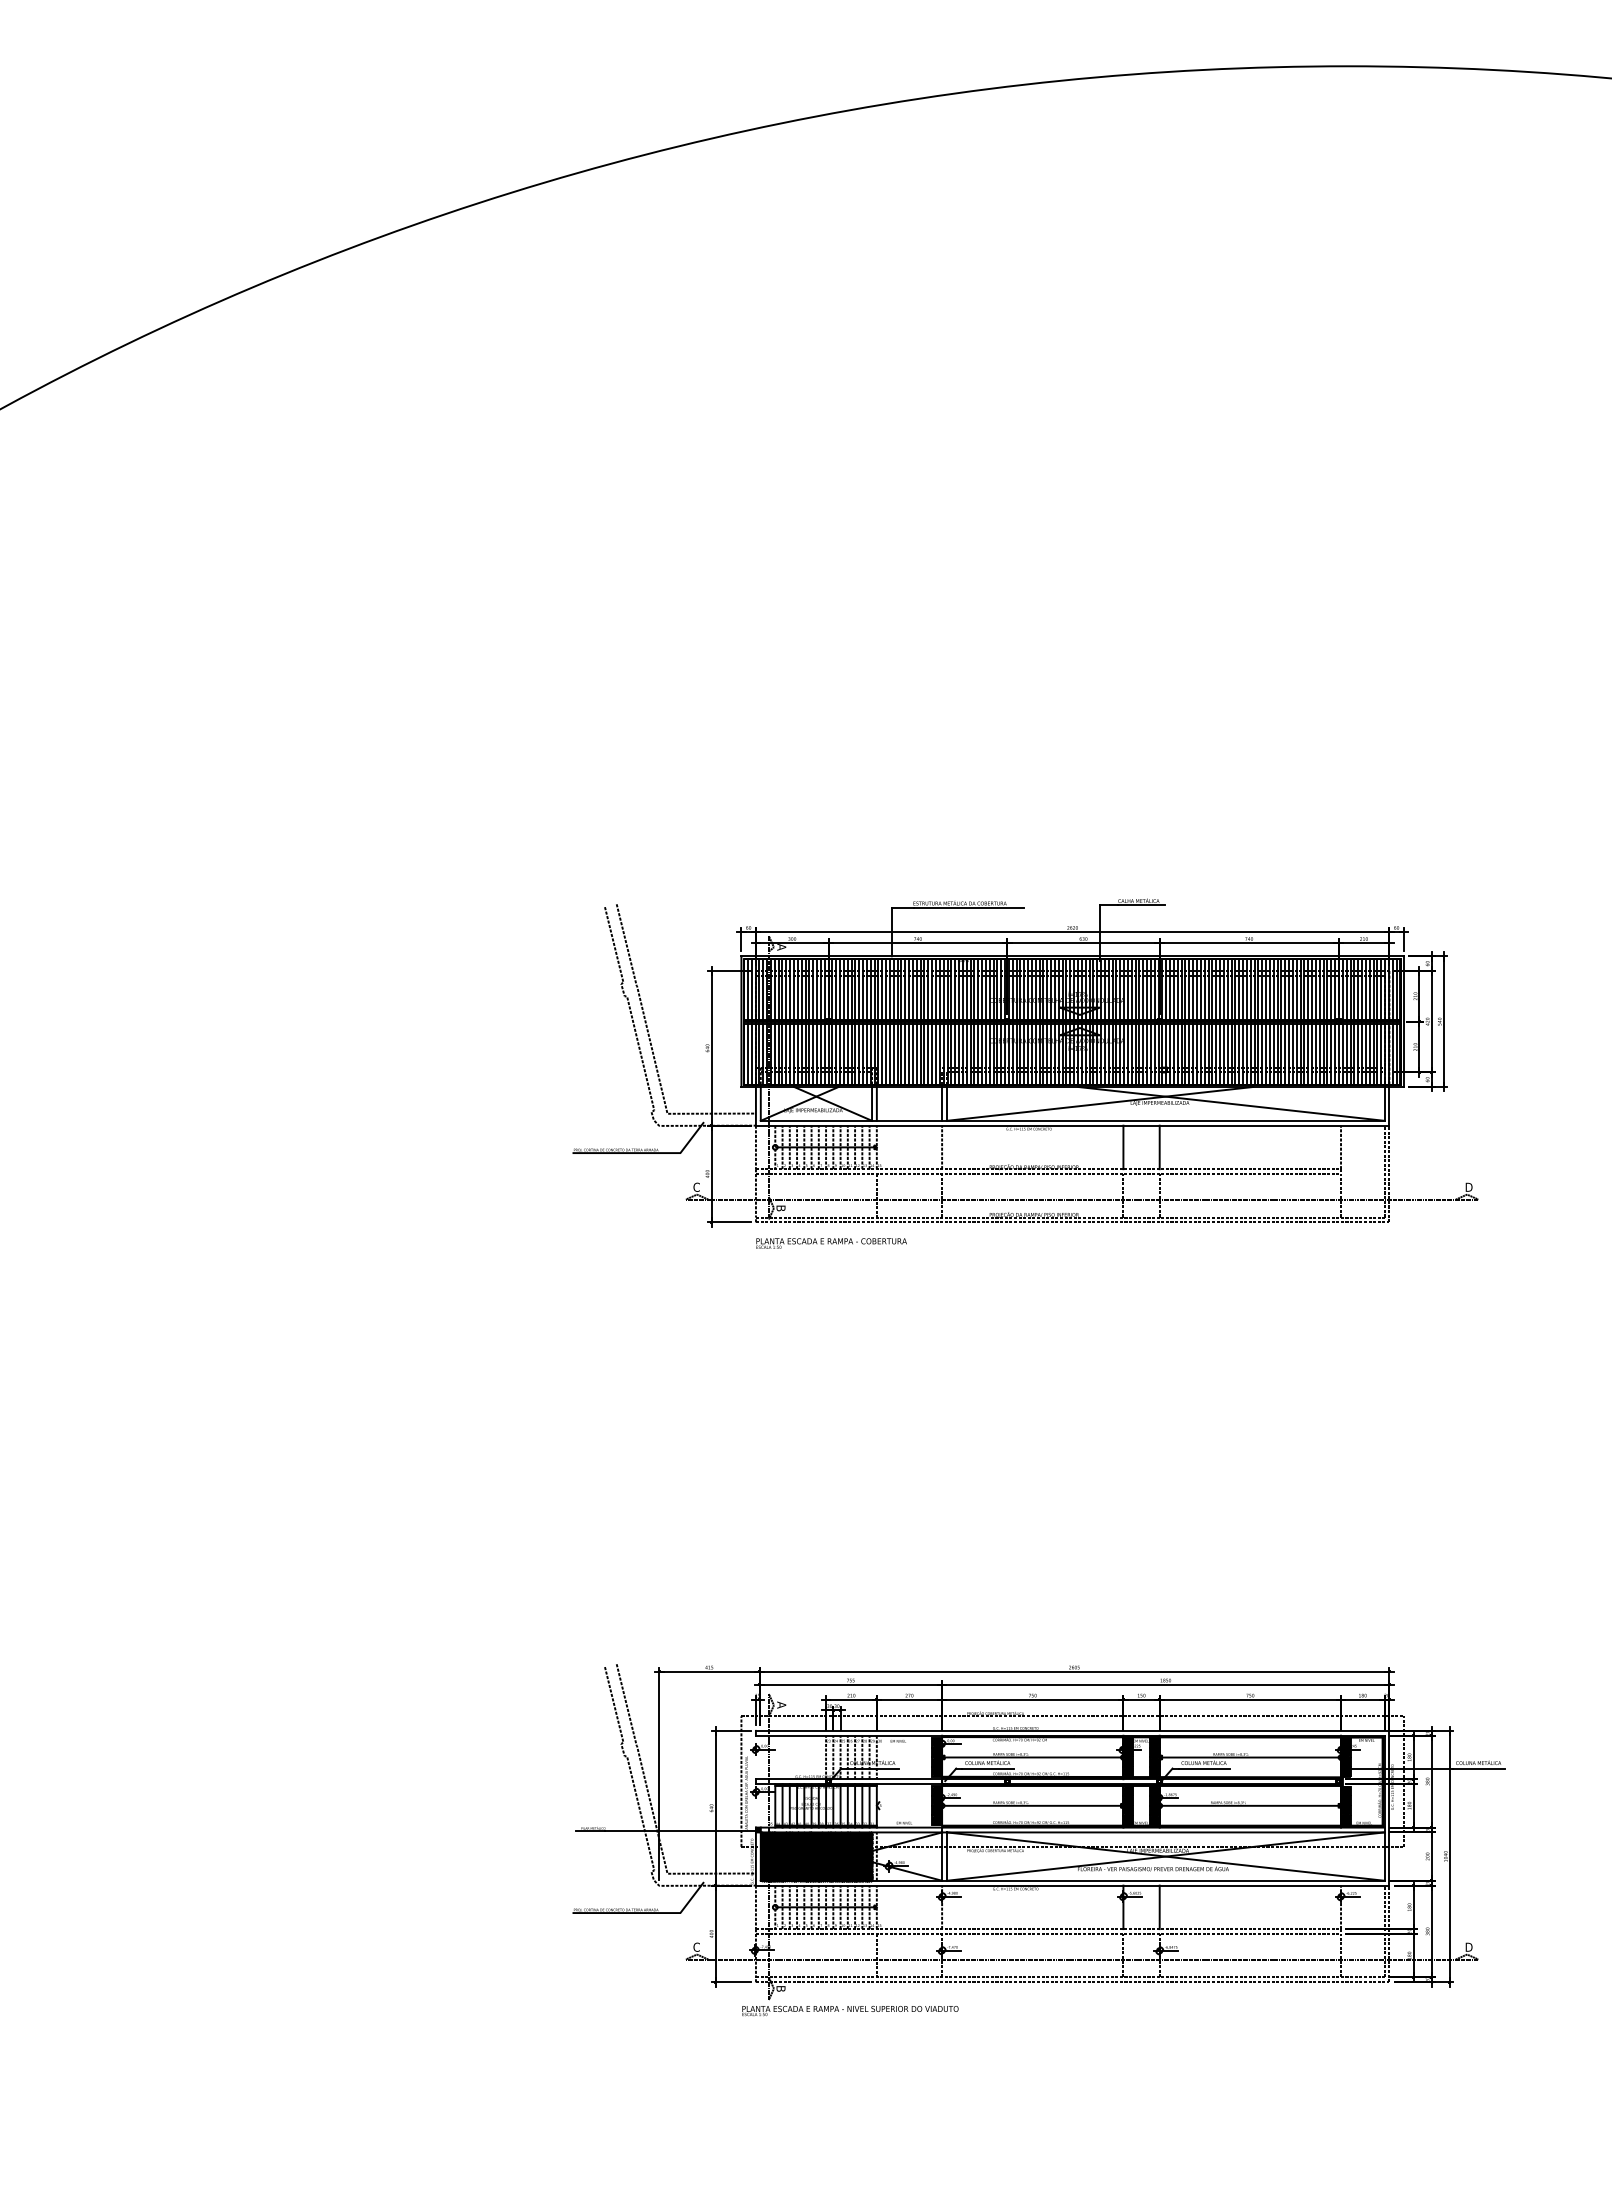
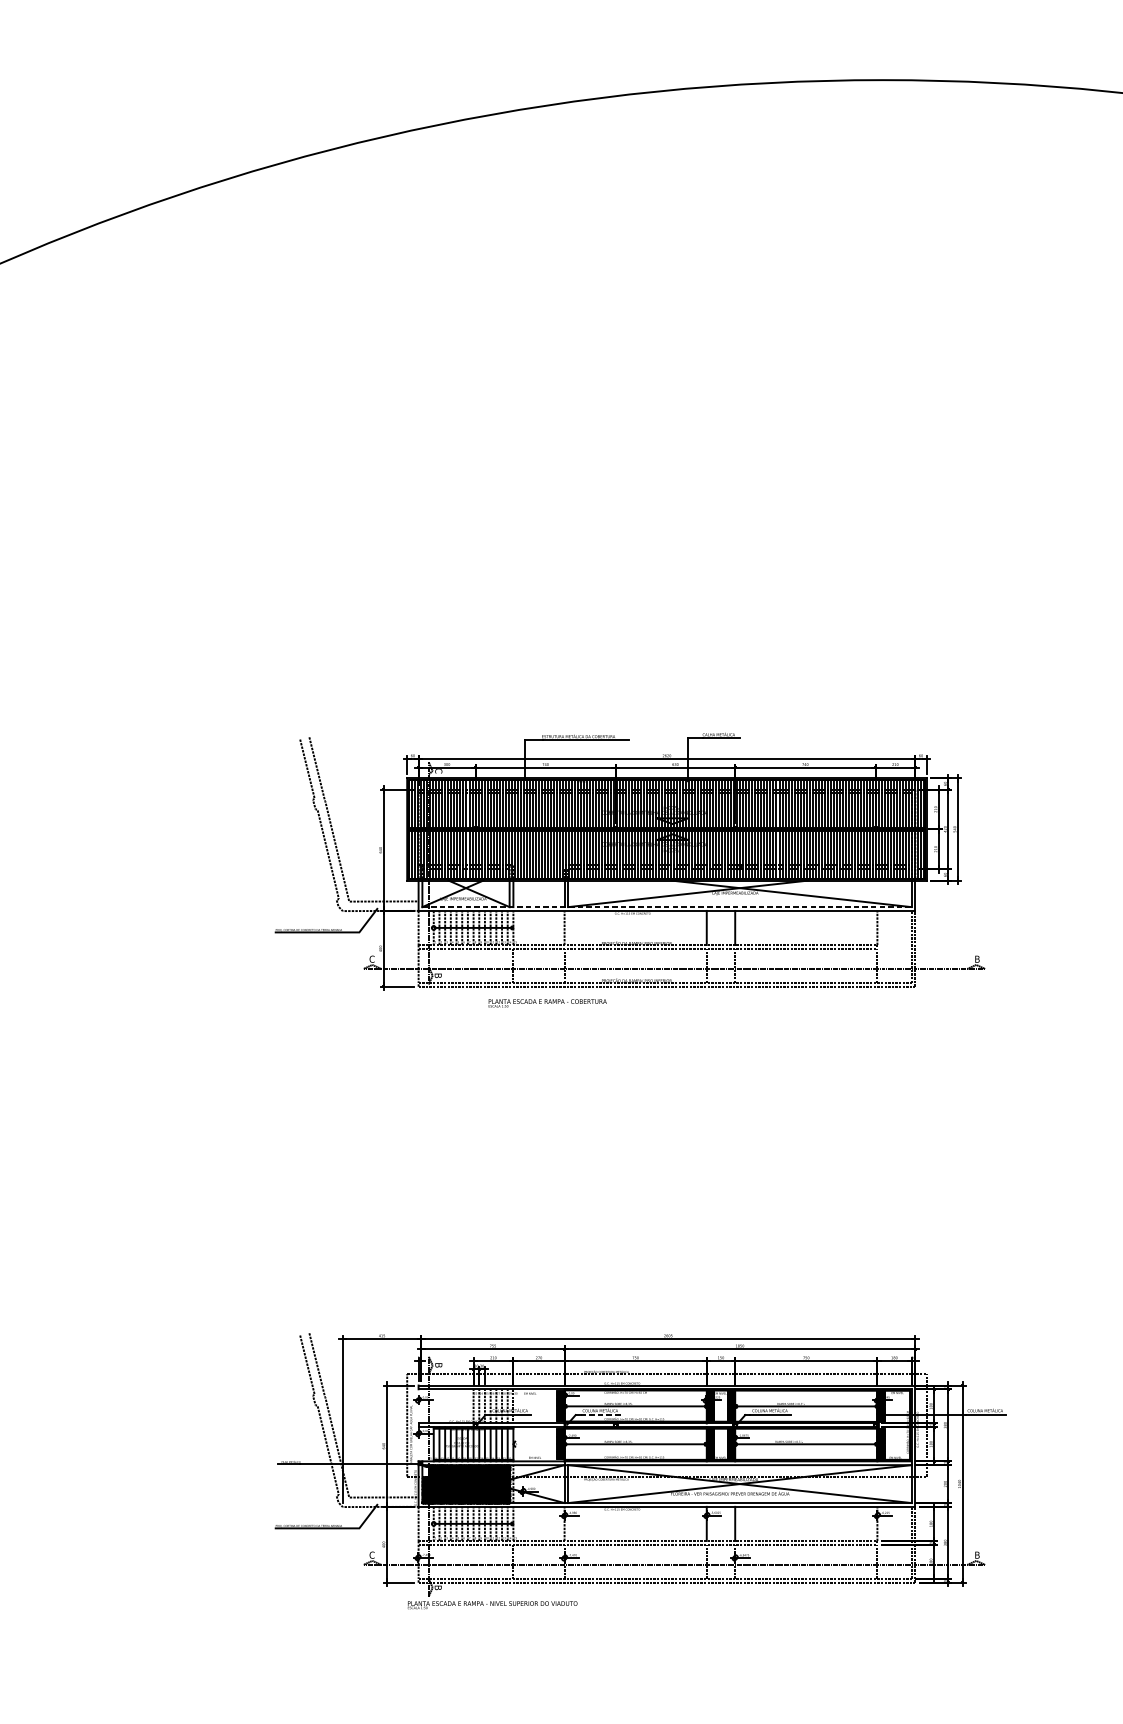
text: (781, 947) -> (438, 771), A -> C
line: (1072, 1120) -> (666, 906), solid -> dashed
text: (1469, 1186) -> (978, 958), D -> B
text: (831, 1243) -> (547, 1003), moved
text: (781, 1704) -> (438, 1364), A -> B
line: (988, 1768) -> (600, 1415), solid -> dashed
hatch: (764, 1839) -> (425, 1470), removed
text: (1469, 1946) -> (978, 1554), D -> B

